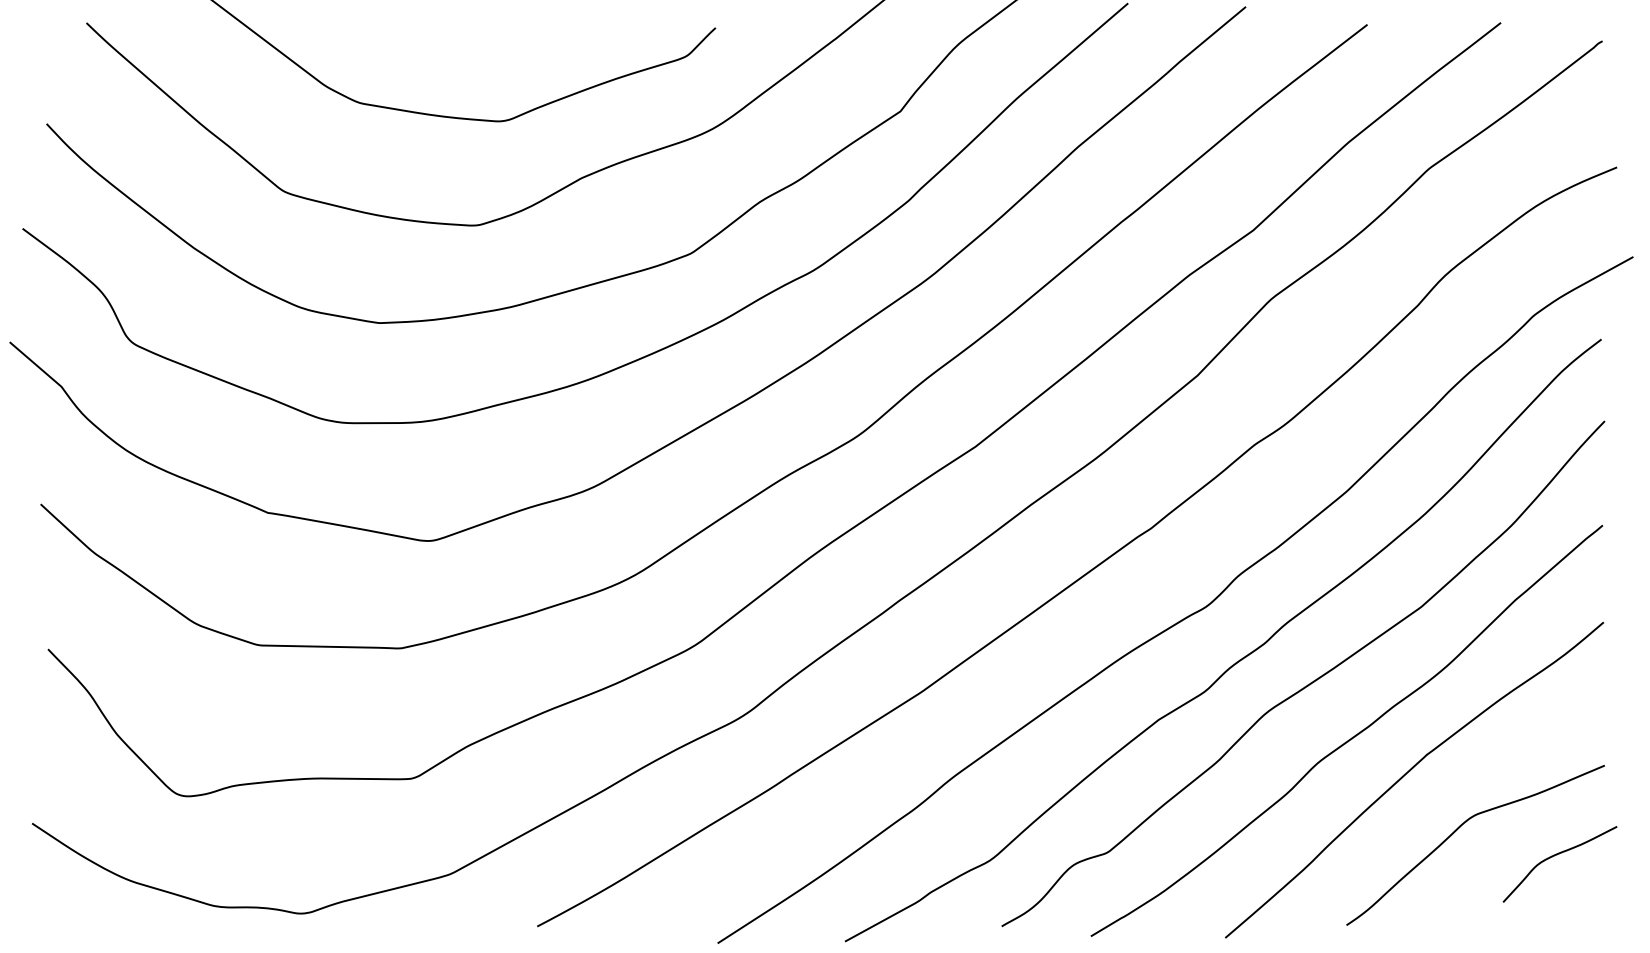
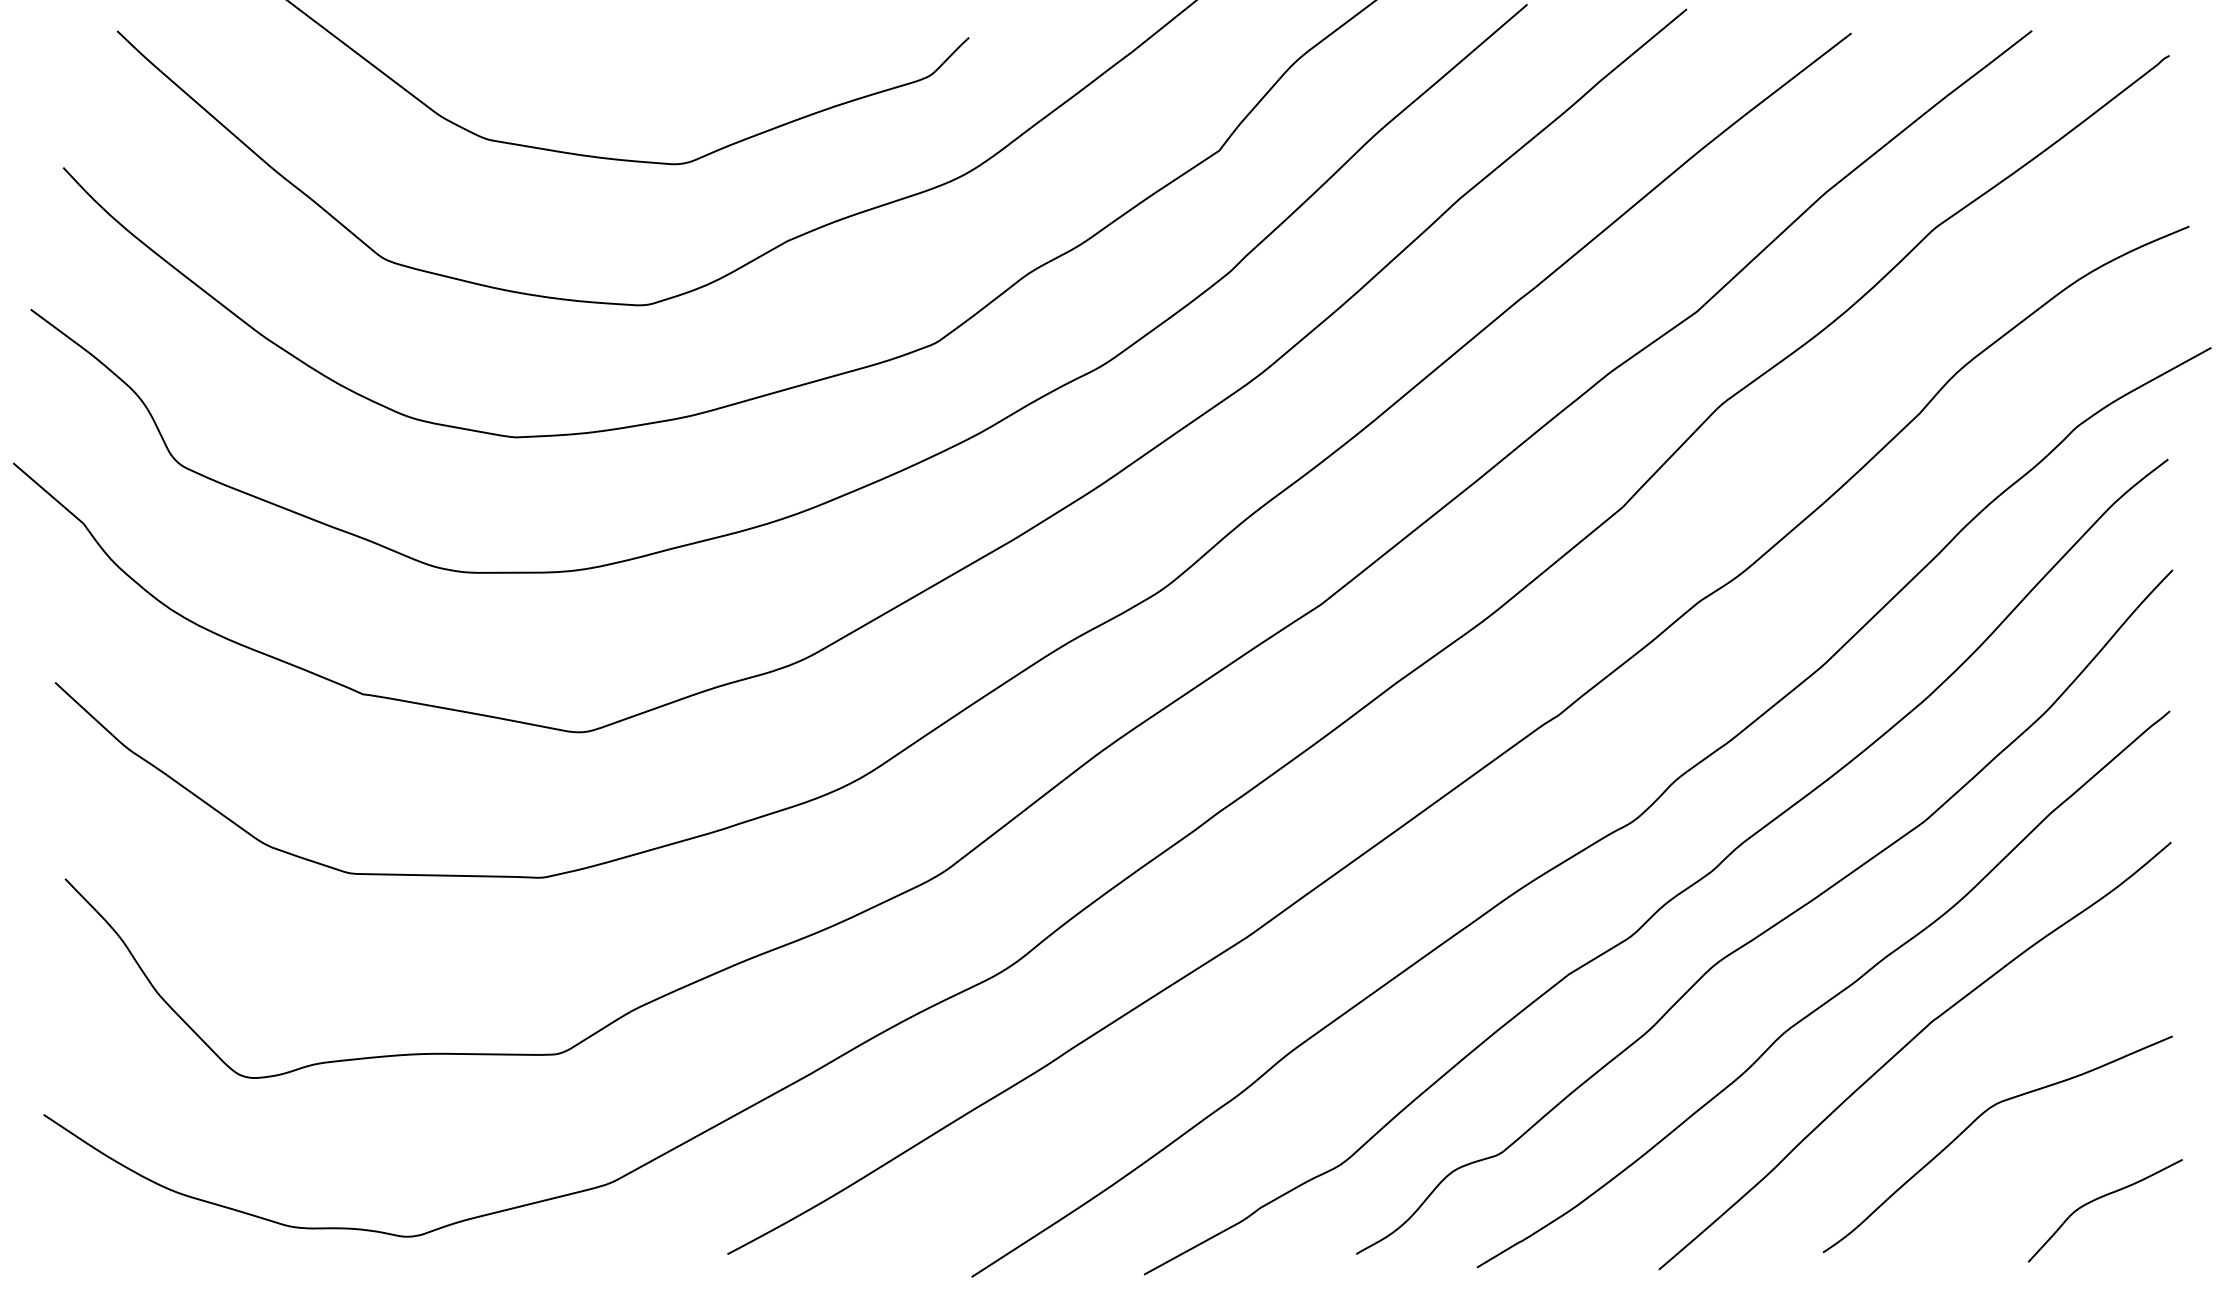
curve: (1557, 855) -> (2101, 1198), moved

